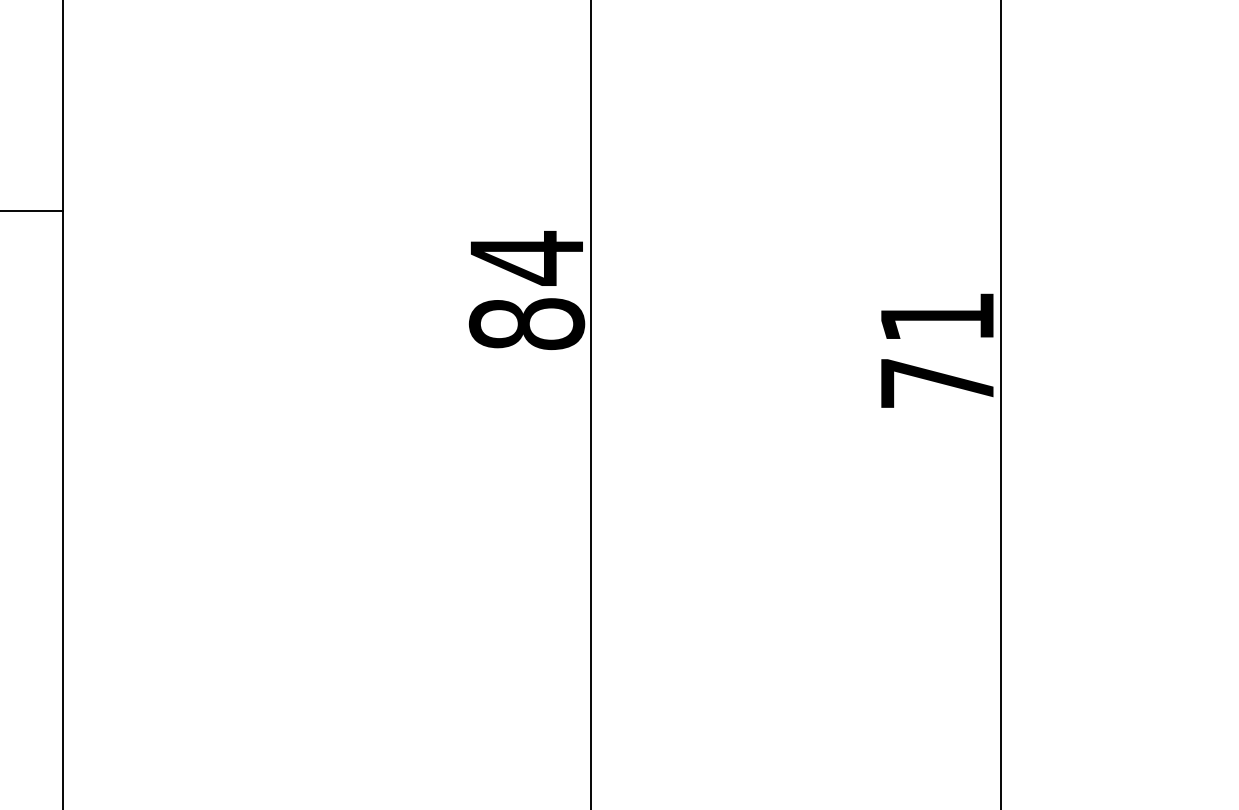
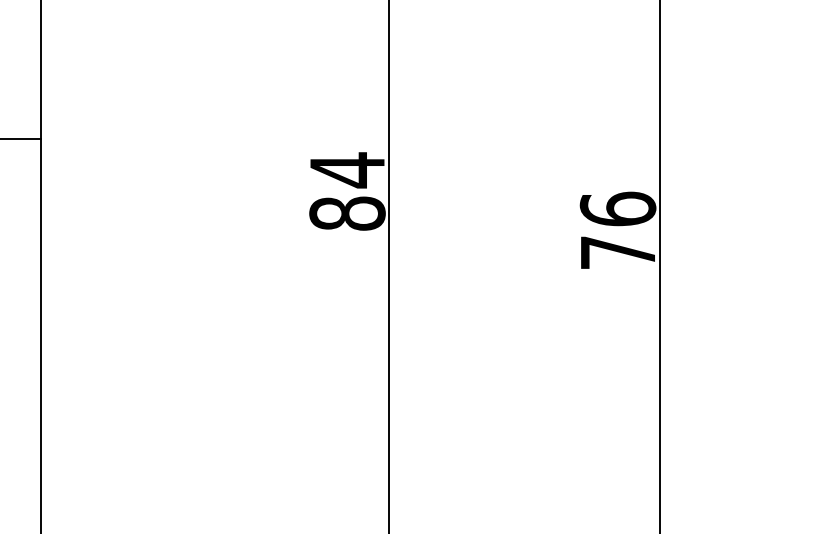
text: (936, 316) -> (617, 208), 71 -> 76

